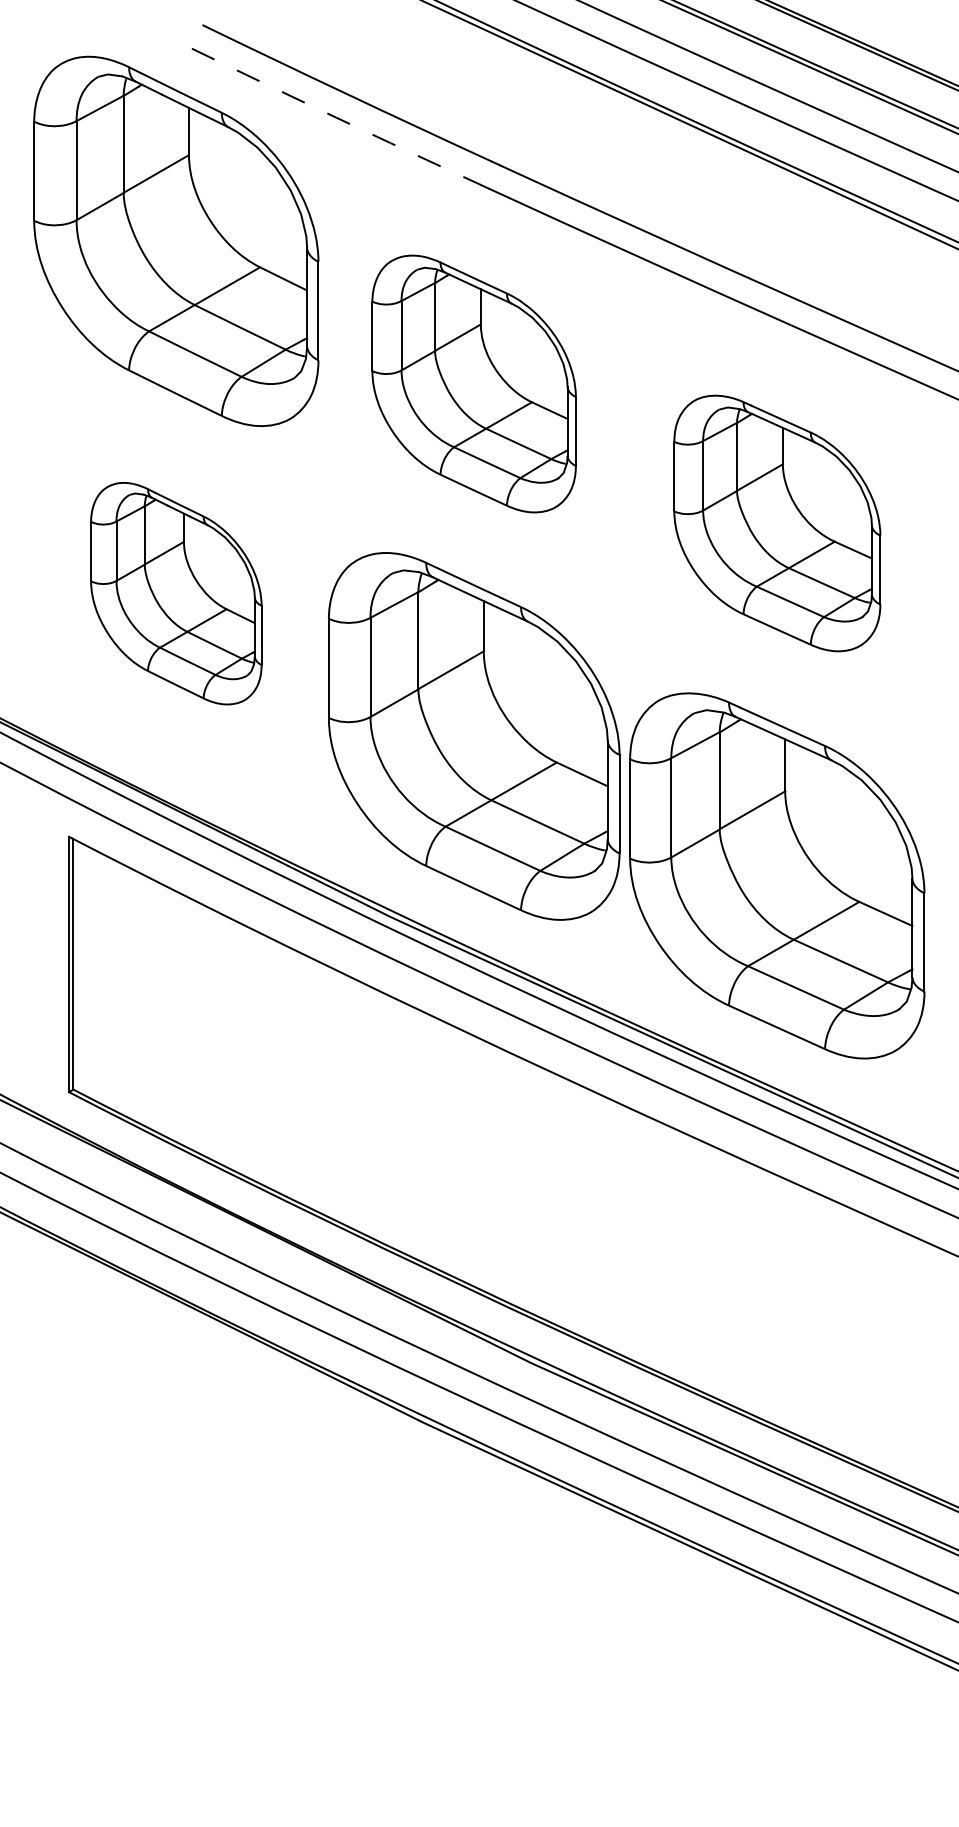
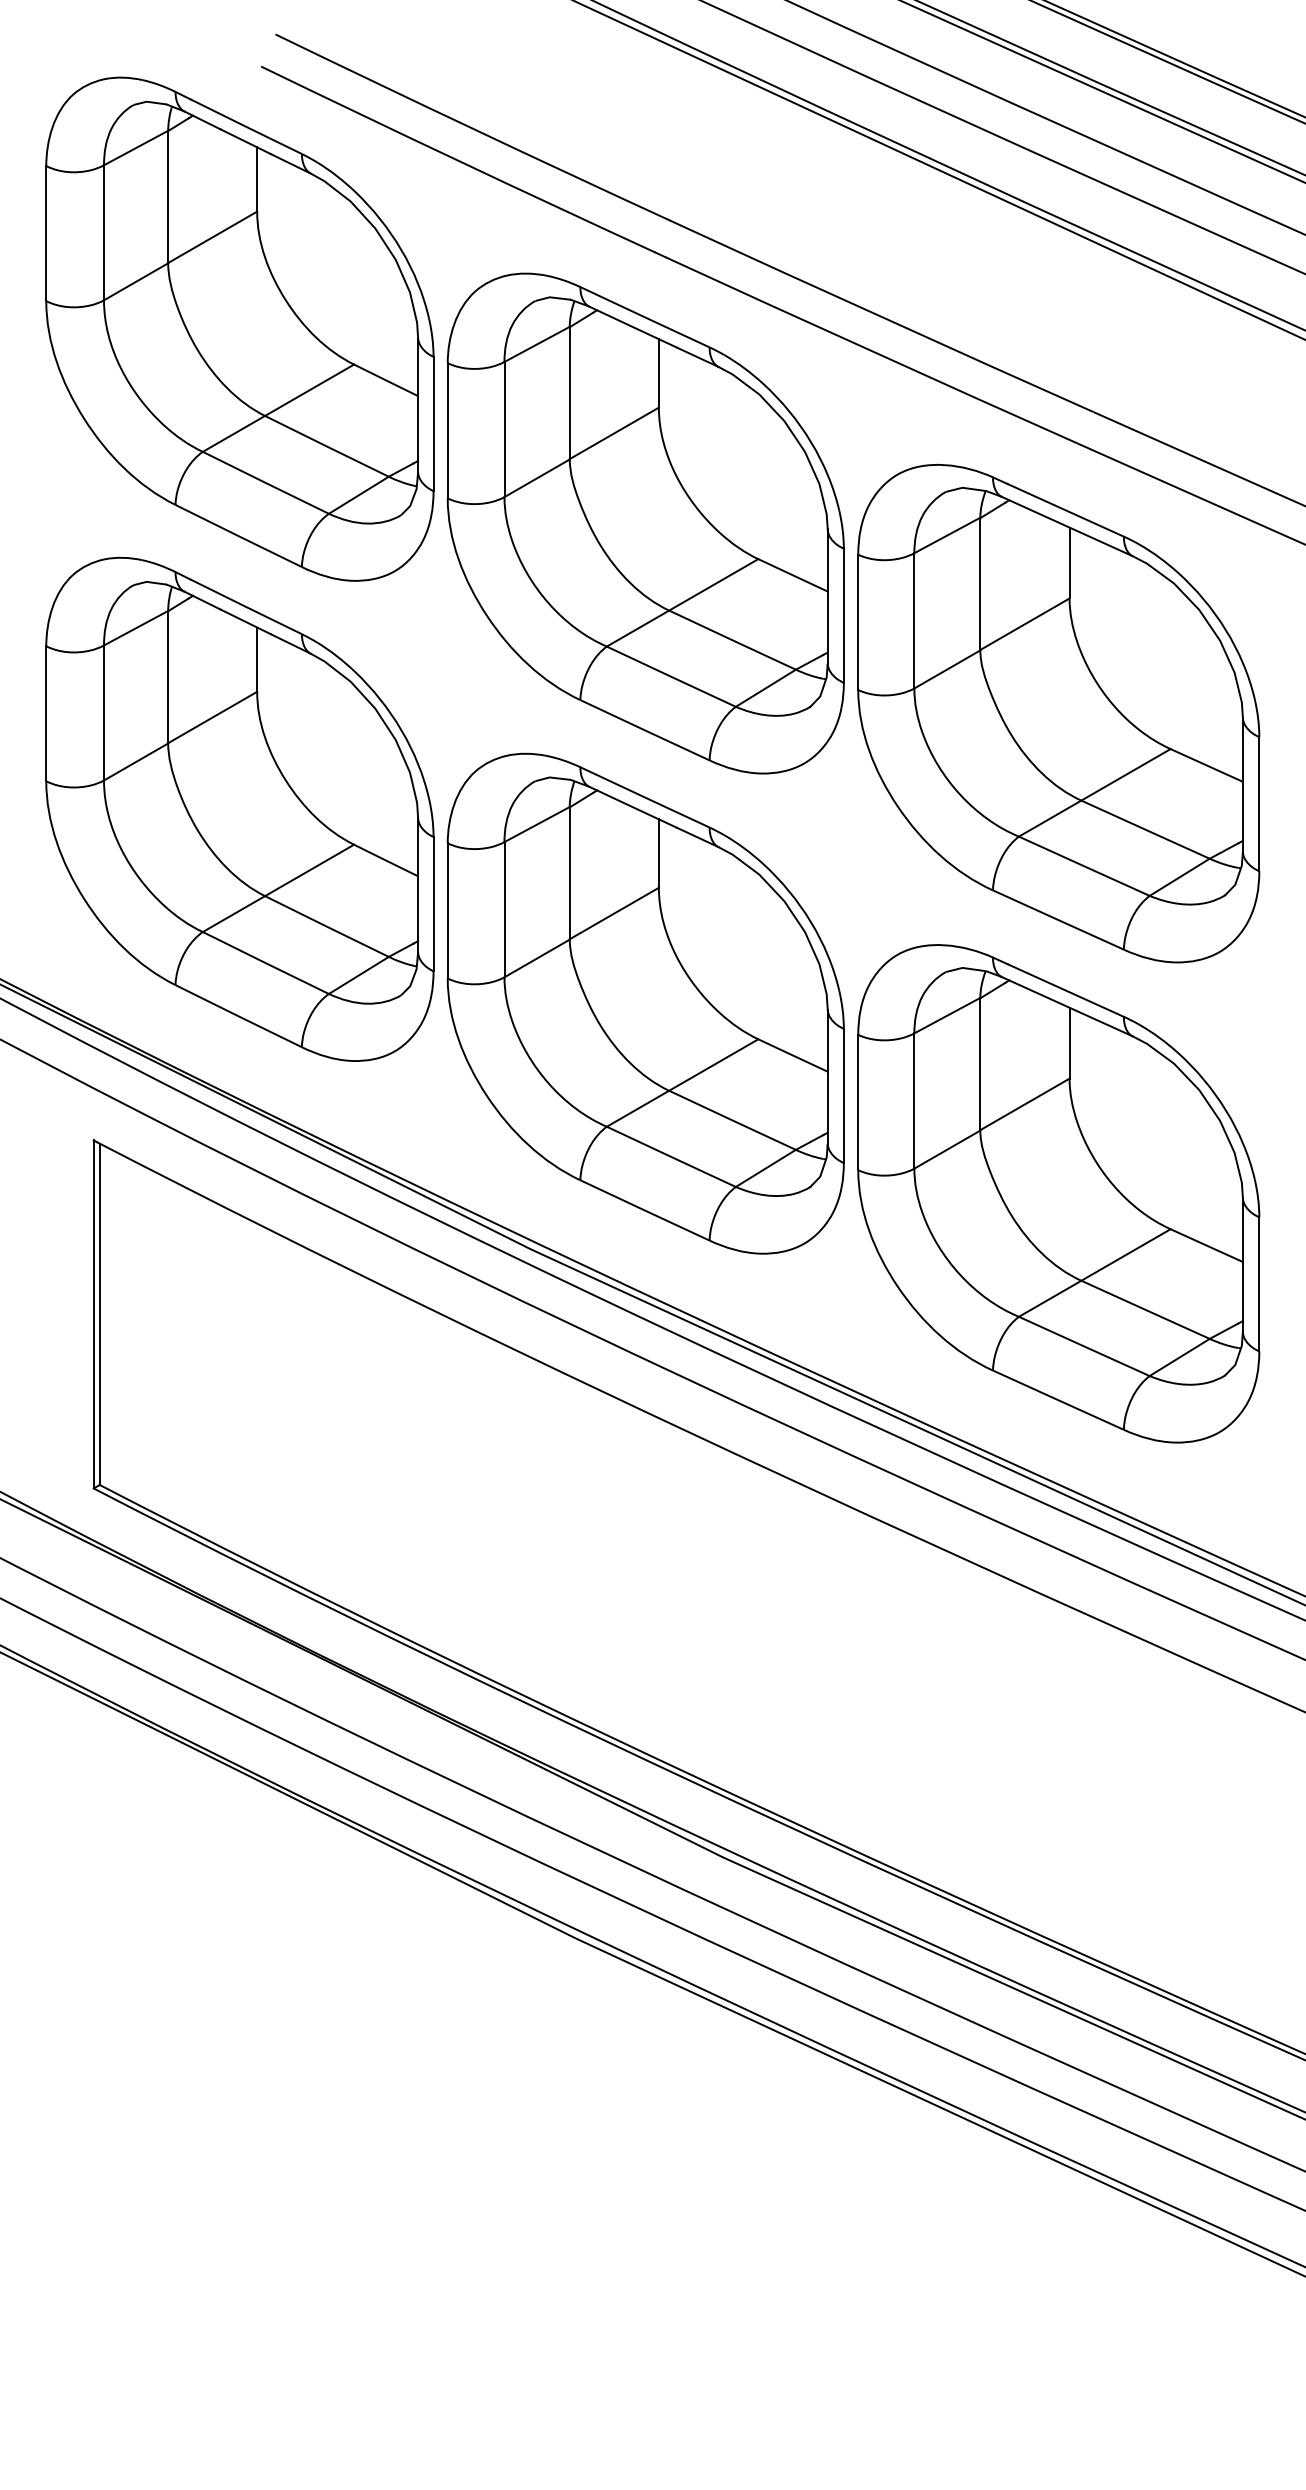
arc: (336, 117) -> (457, 160), dashed -> solid
part: (473, 383) -> (645, 523), size x1.43
part: (777, 523) -> (1058, 713), size x1.43
part: (176, 593) -> (239, 808), size x1.67

